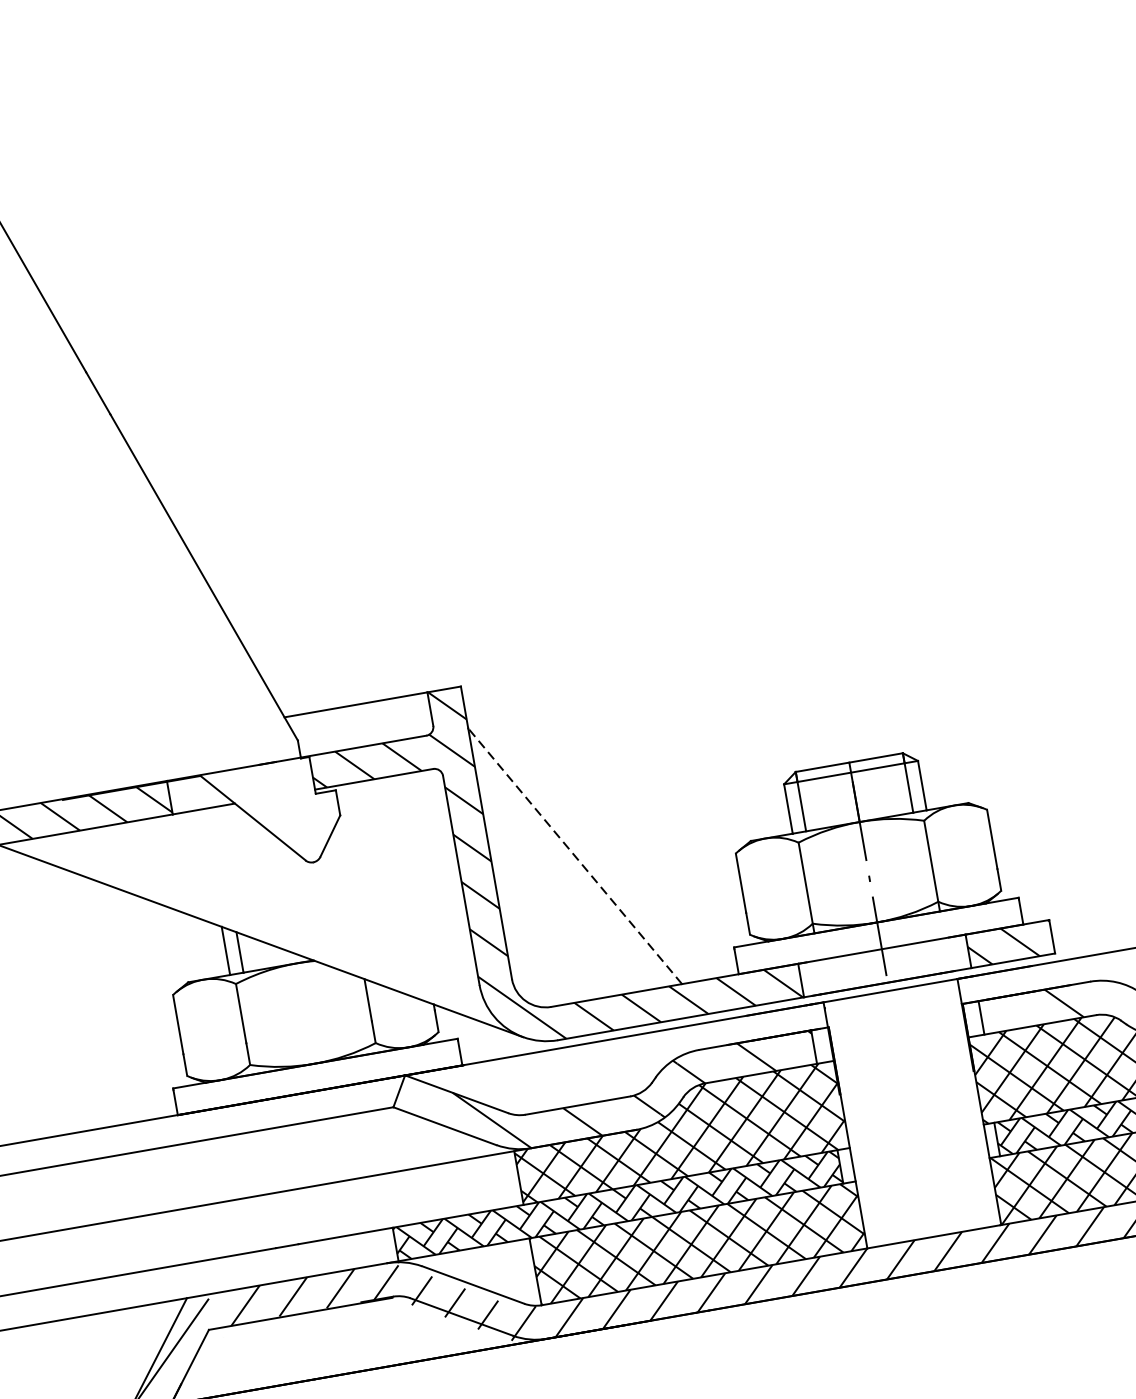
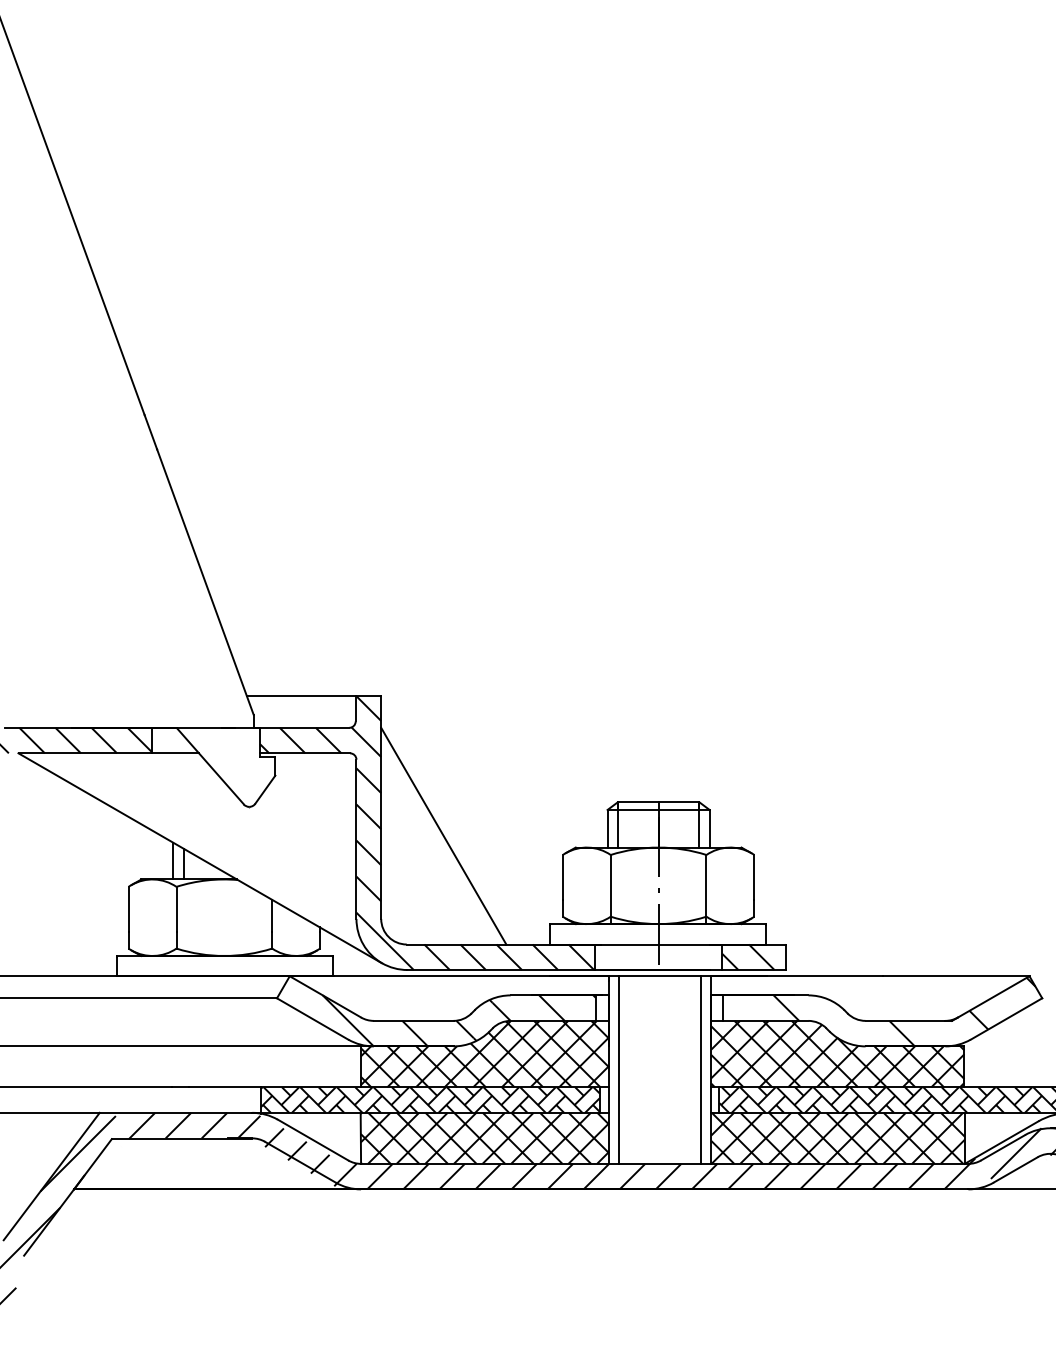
line: (574, 855) -> (443, 835), dashed -> solid
line: (966, 1103) -> (701, 1069), added
line: (859, 1122) -> (619, 1069), added

